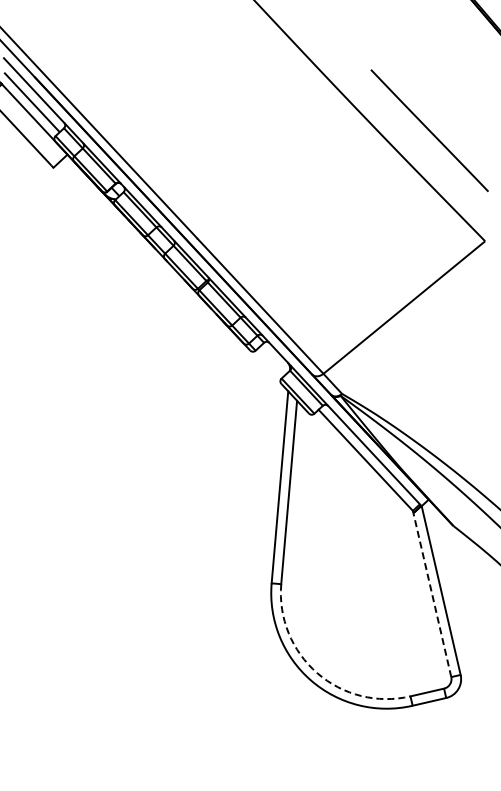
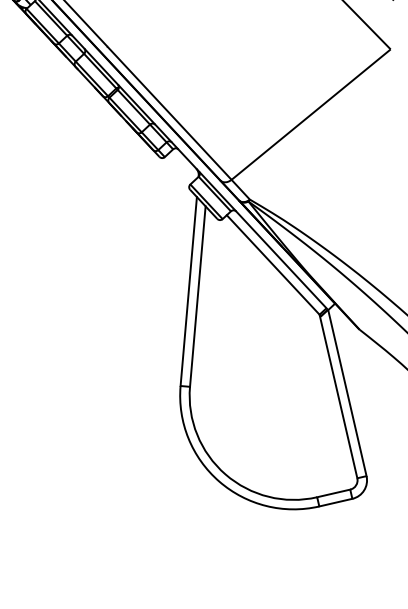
line: (431, 593) -> (337, 396), dashed -> solid
arc: (317, 673) -> (225, 474), dashed -> solid

